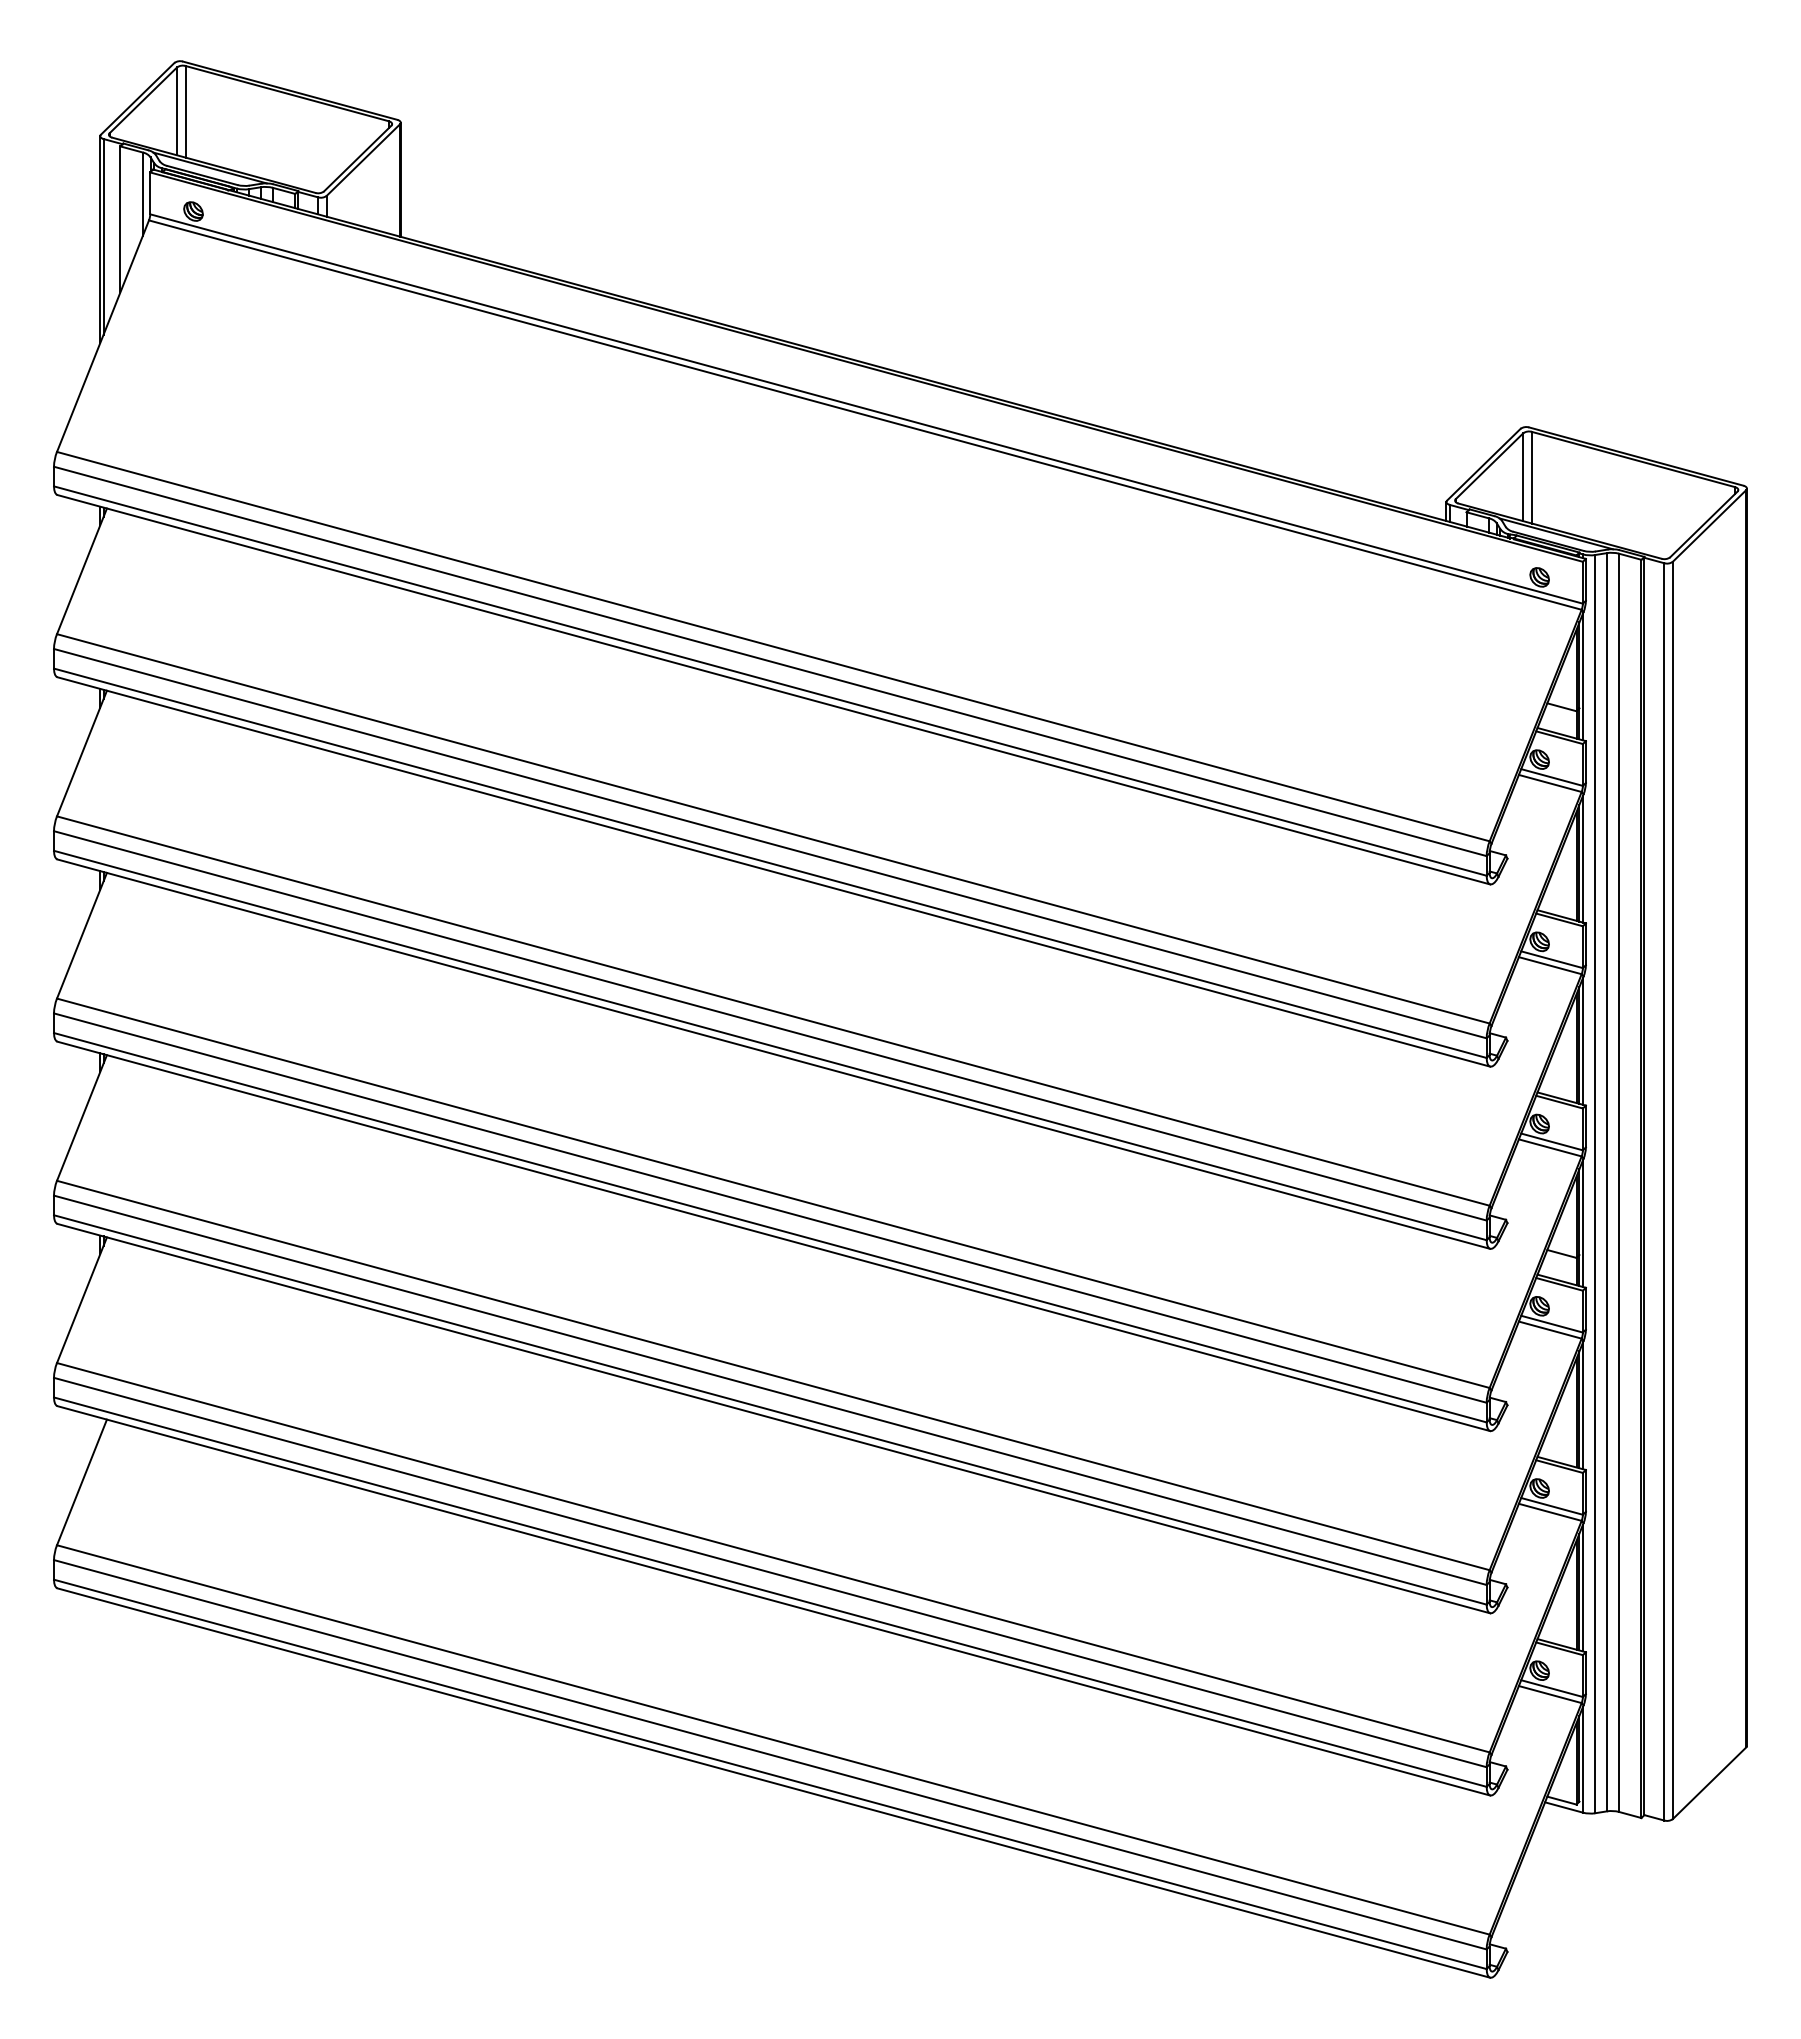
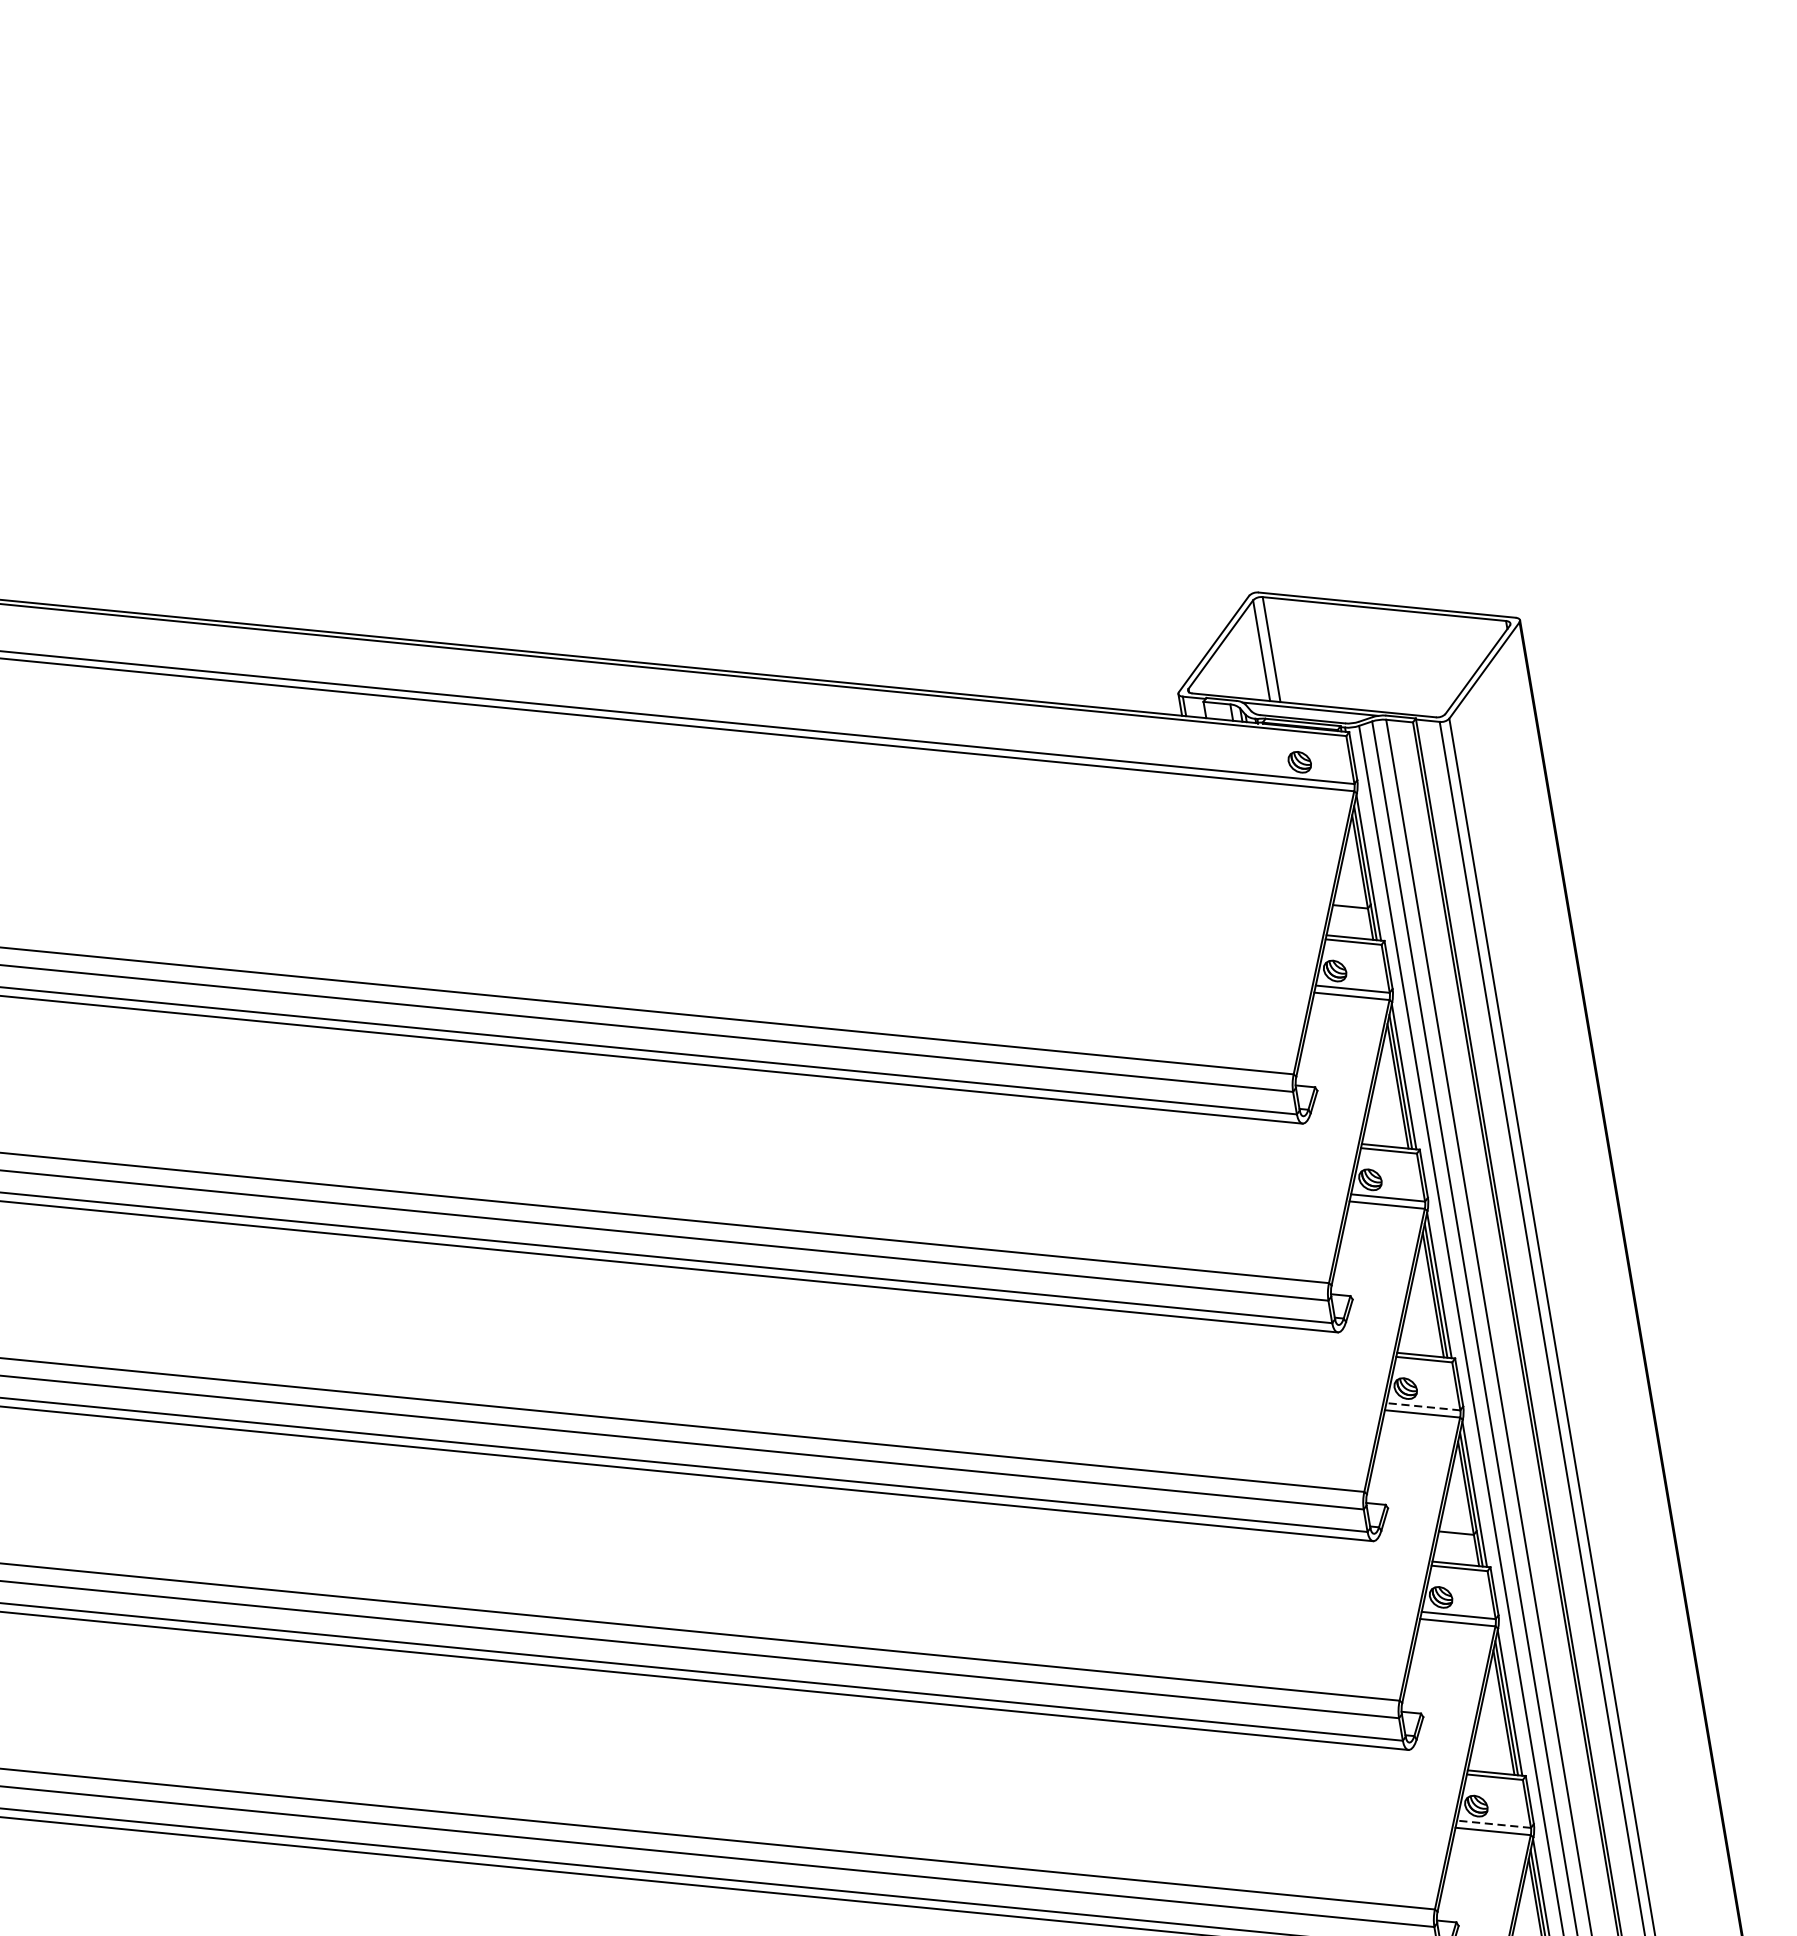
line: (1552, 1141) -> (1423, 1406), solid -> dashed
line: (1552, 1506) -> (1494, 1824), solid -> dashed

